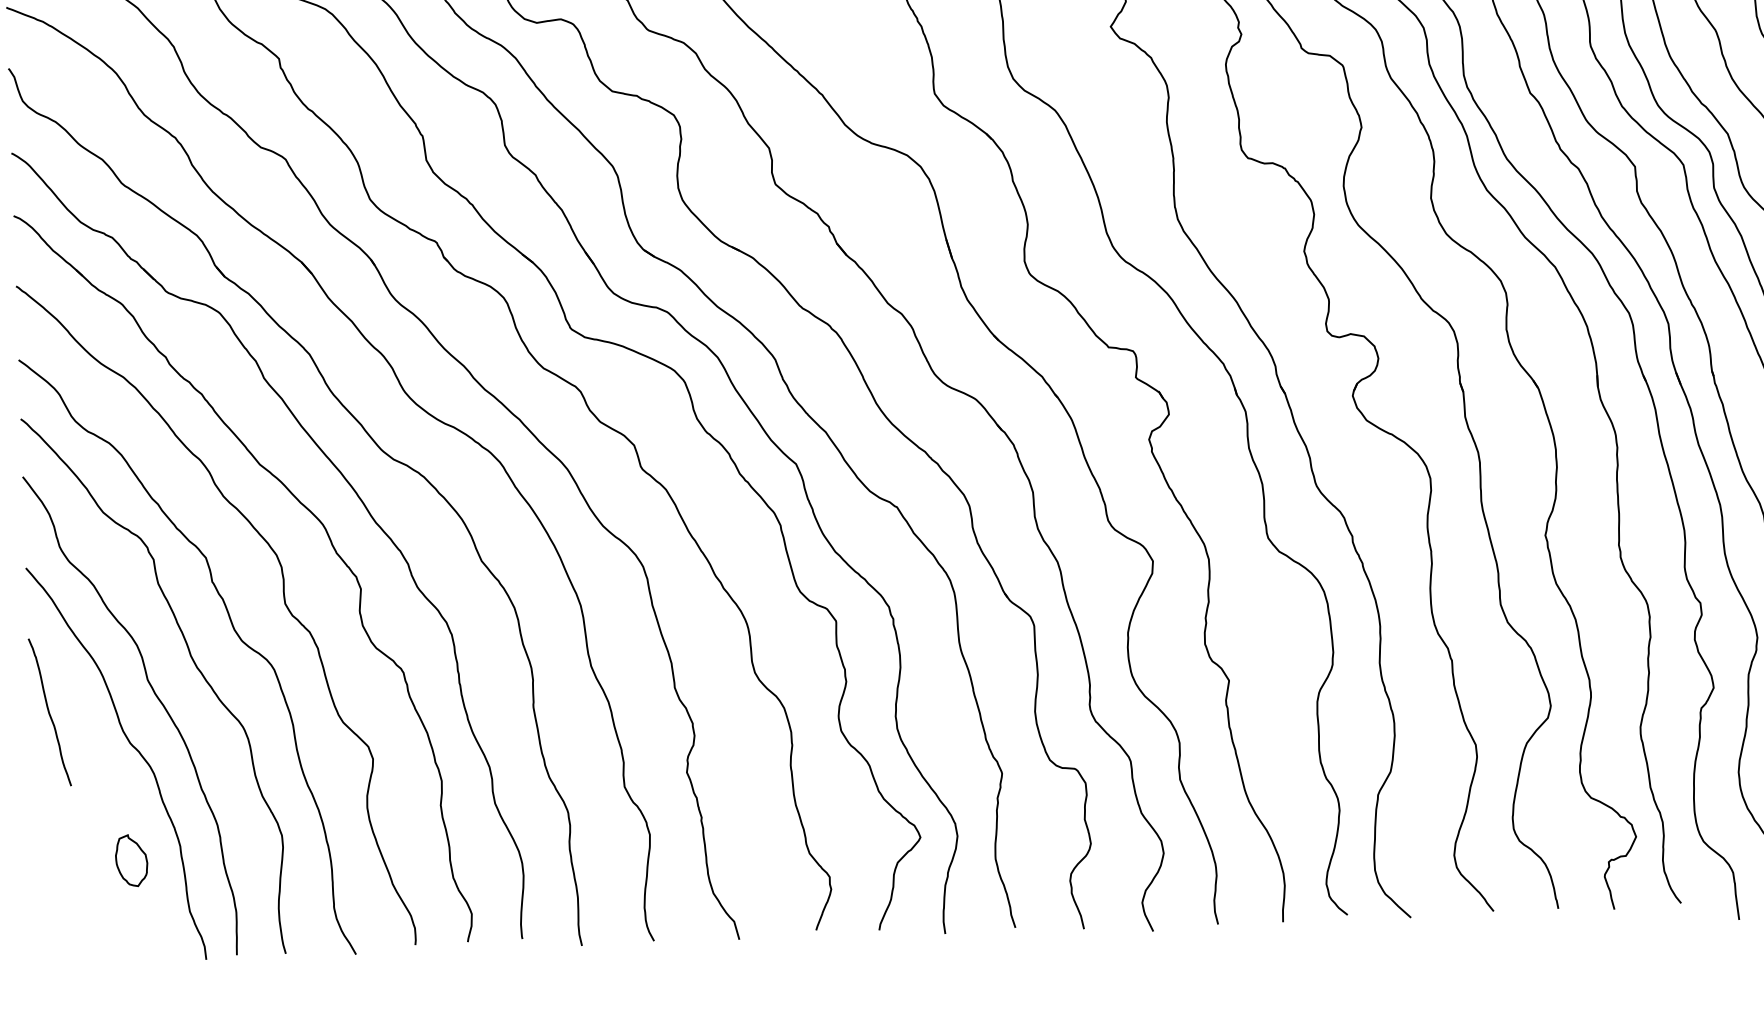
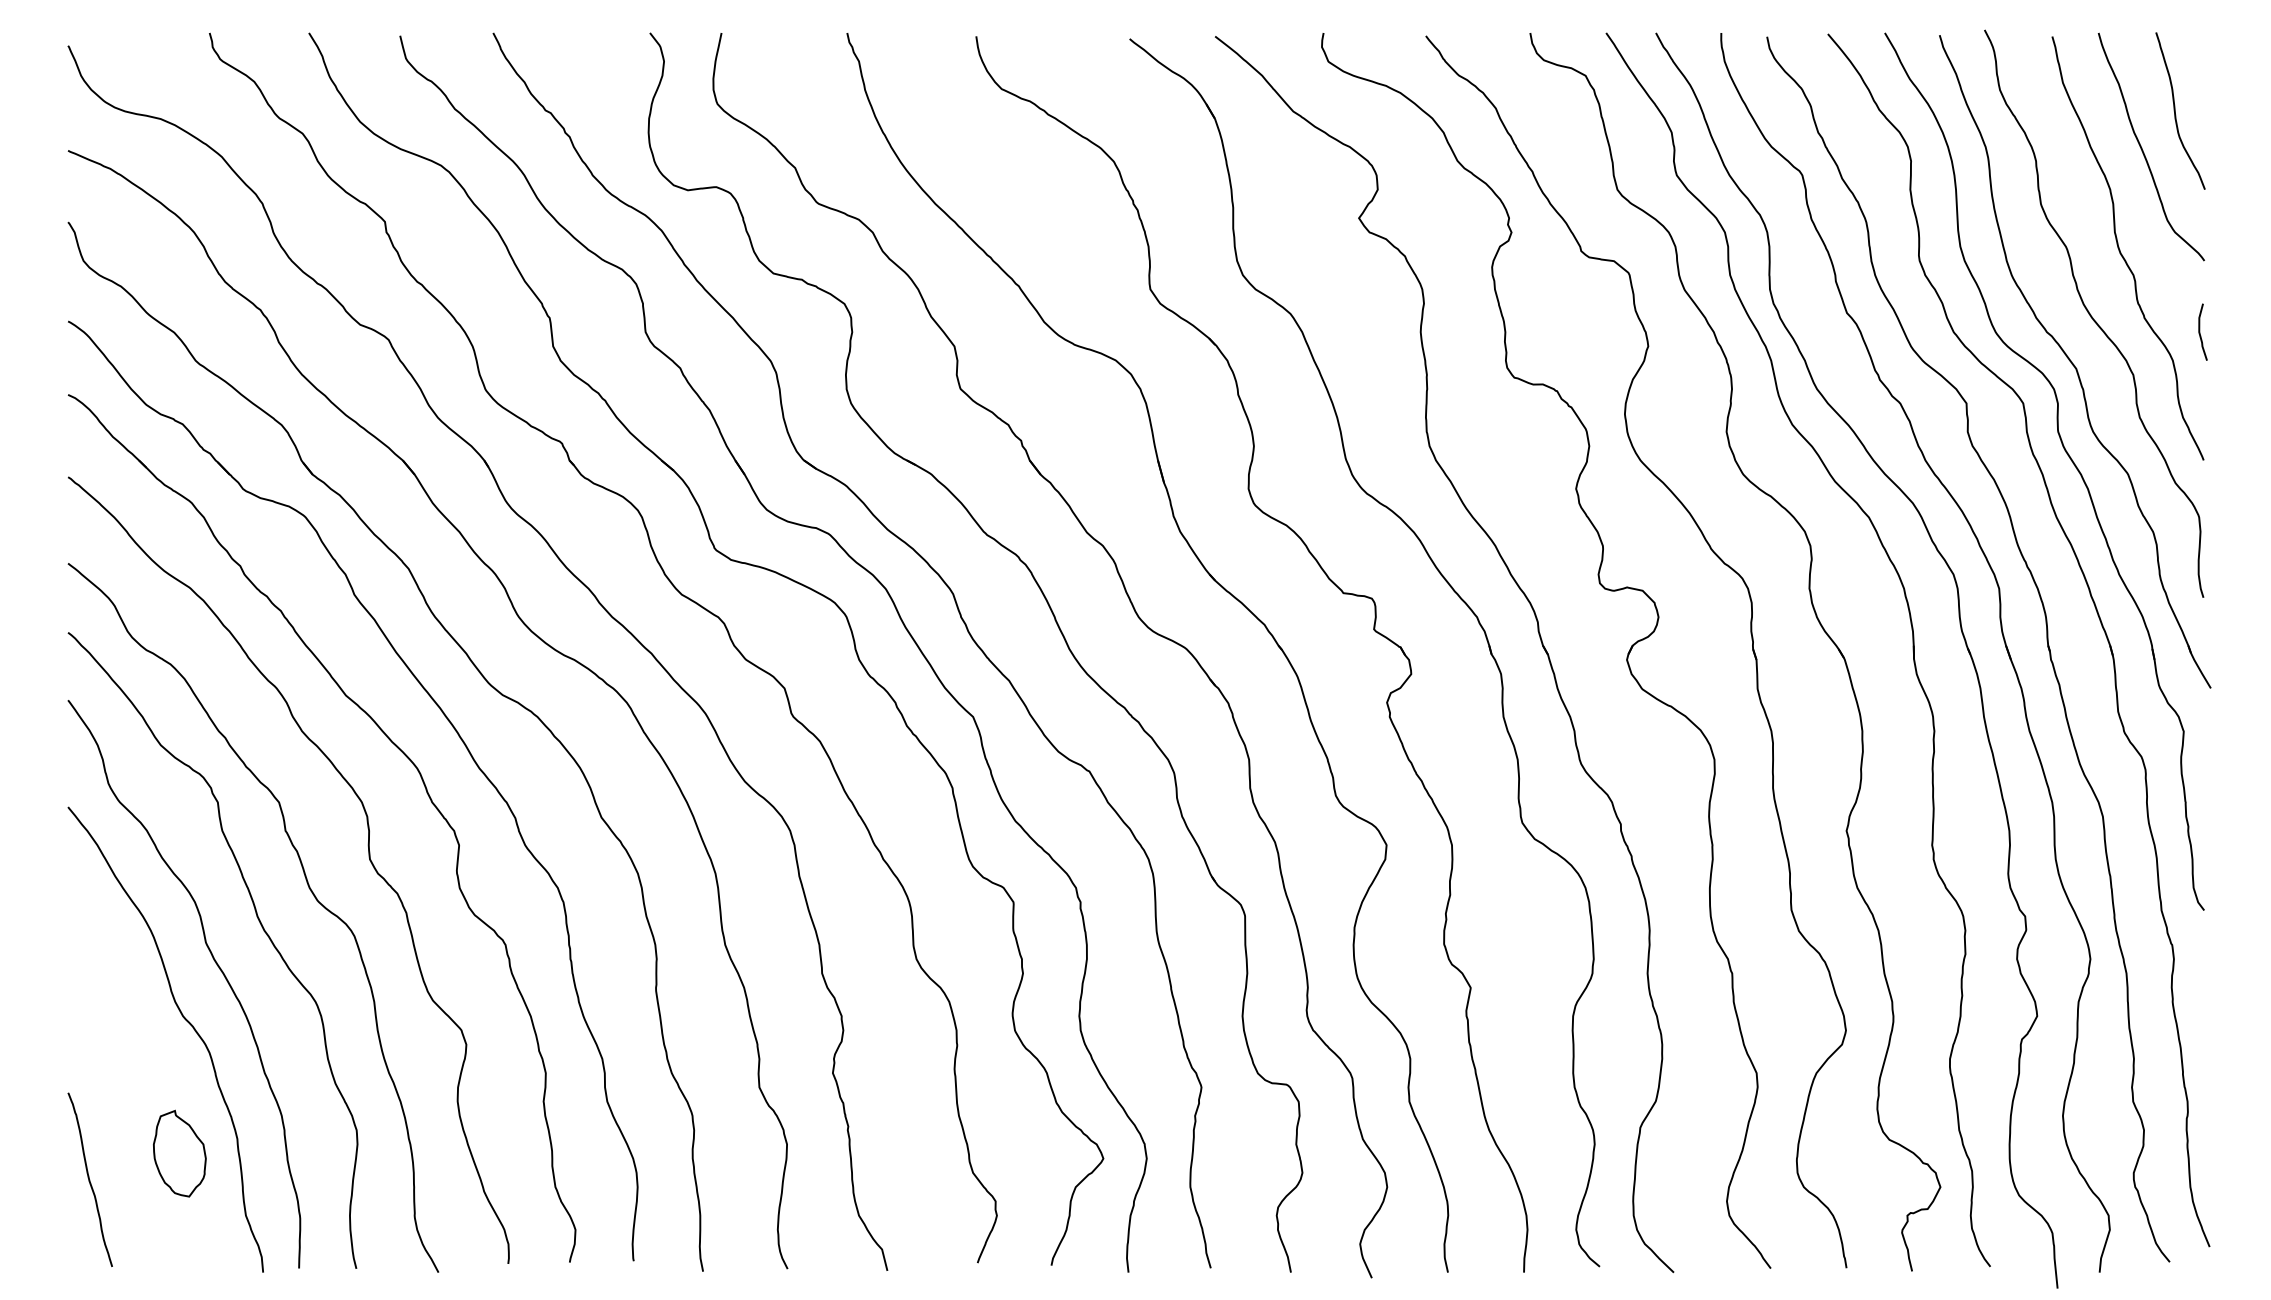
curve: (49, 712) -> (89, 1179), moved
part: (131, 860) -> (179, 1153), size x1.43

